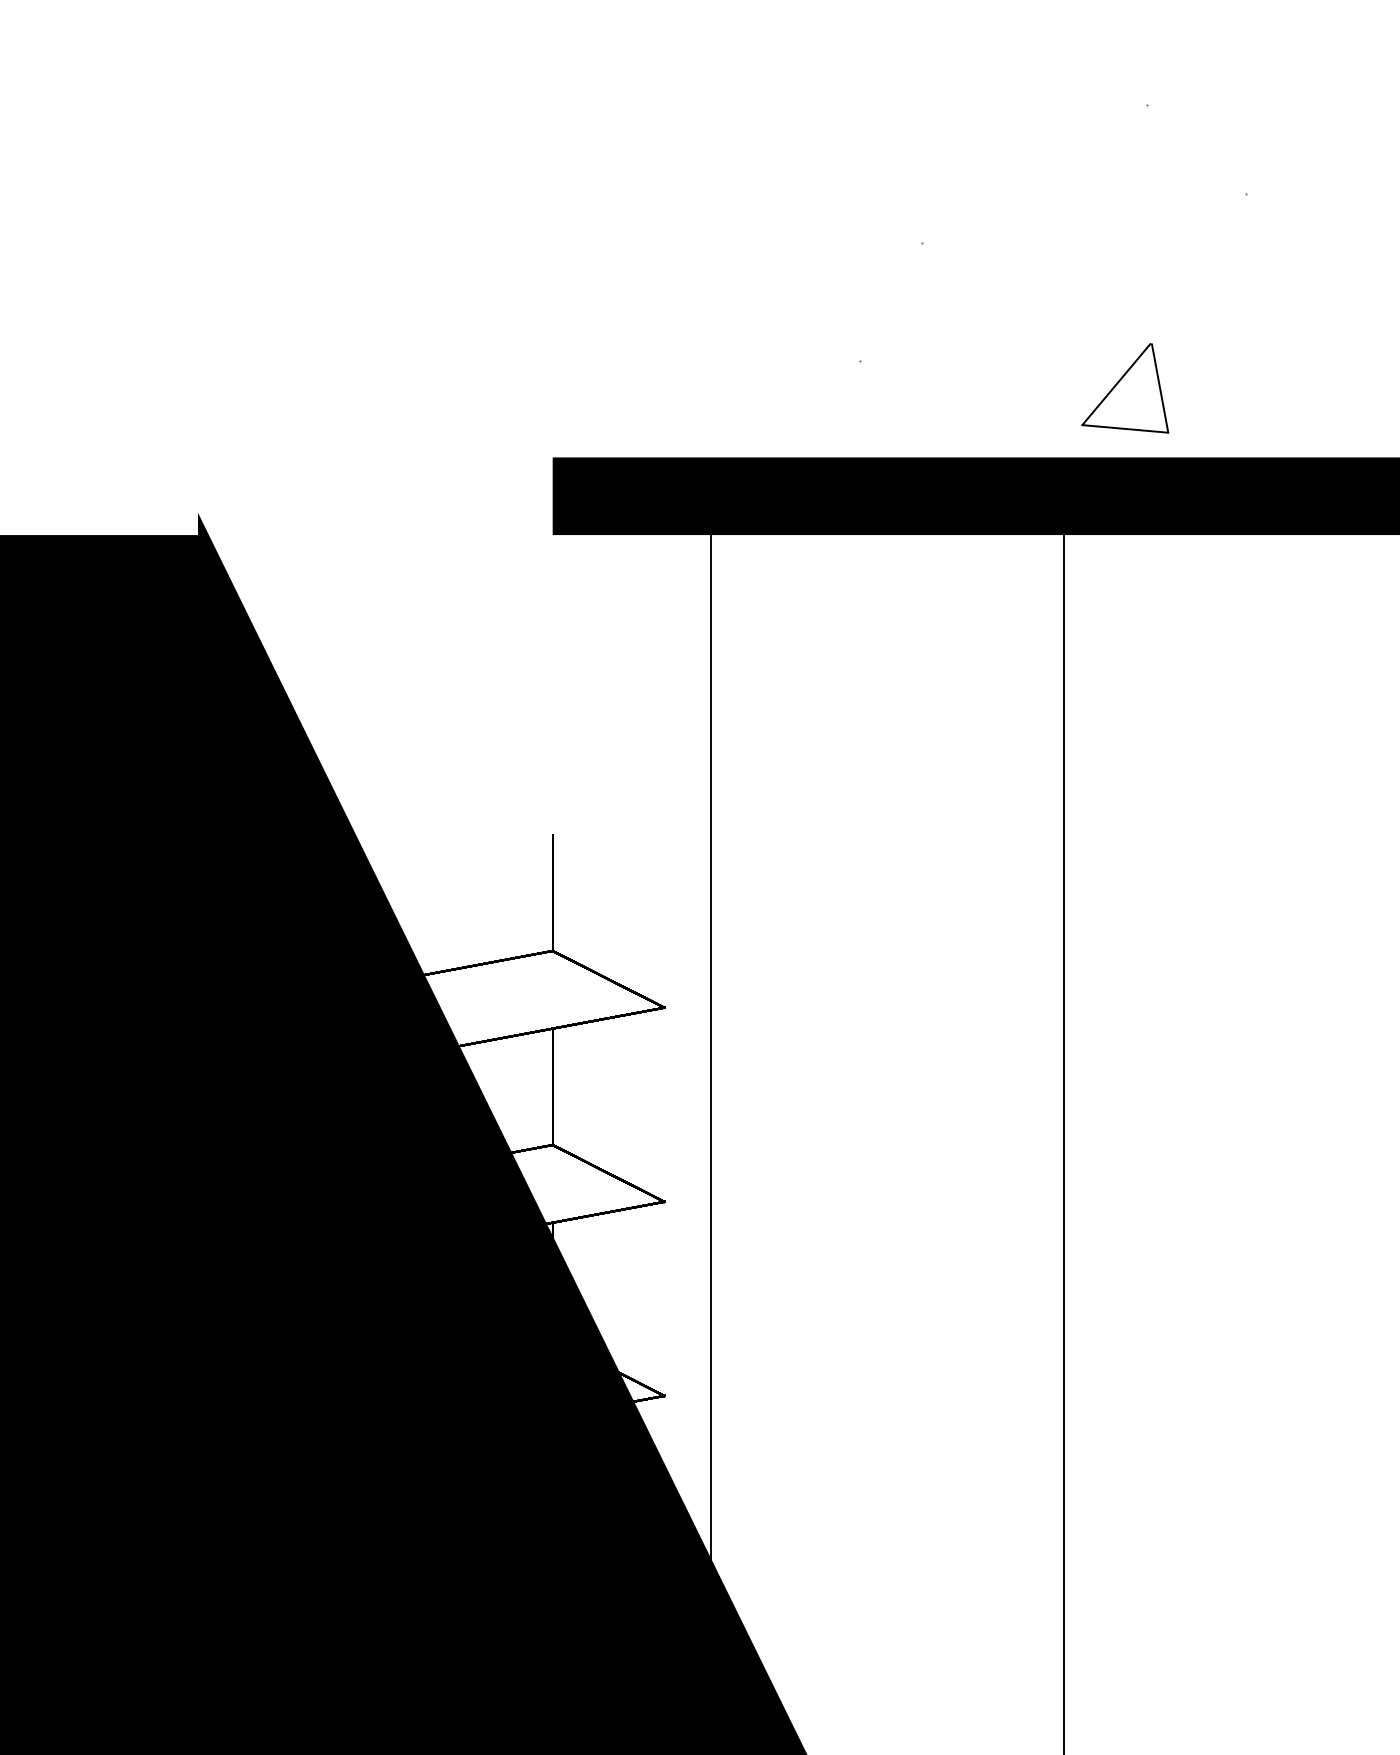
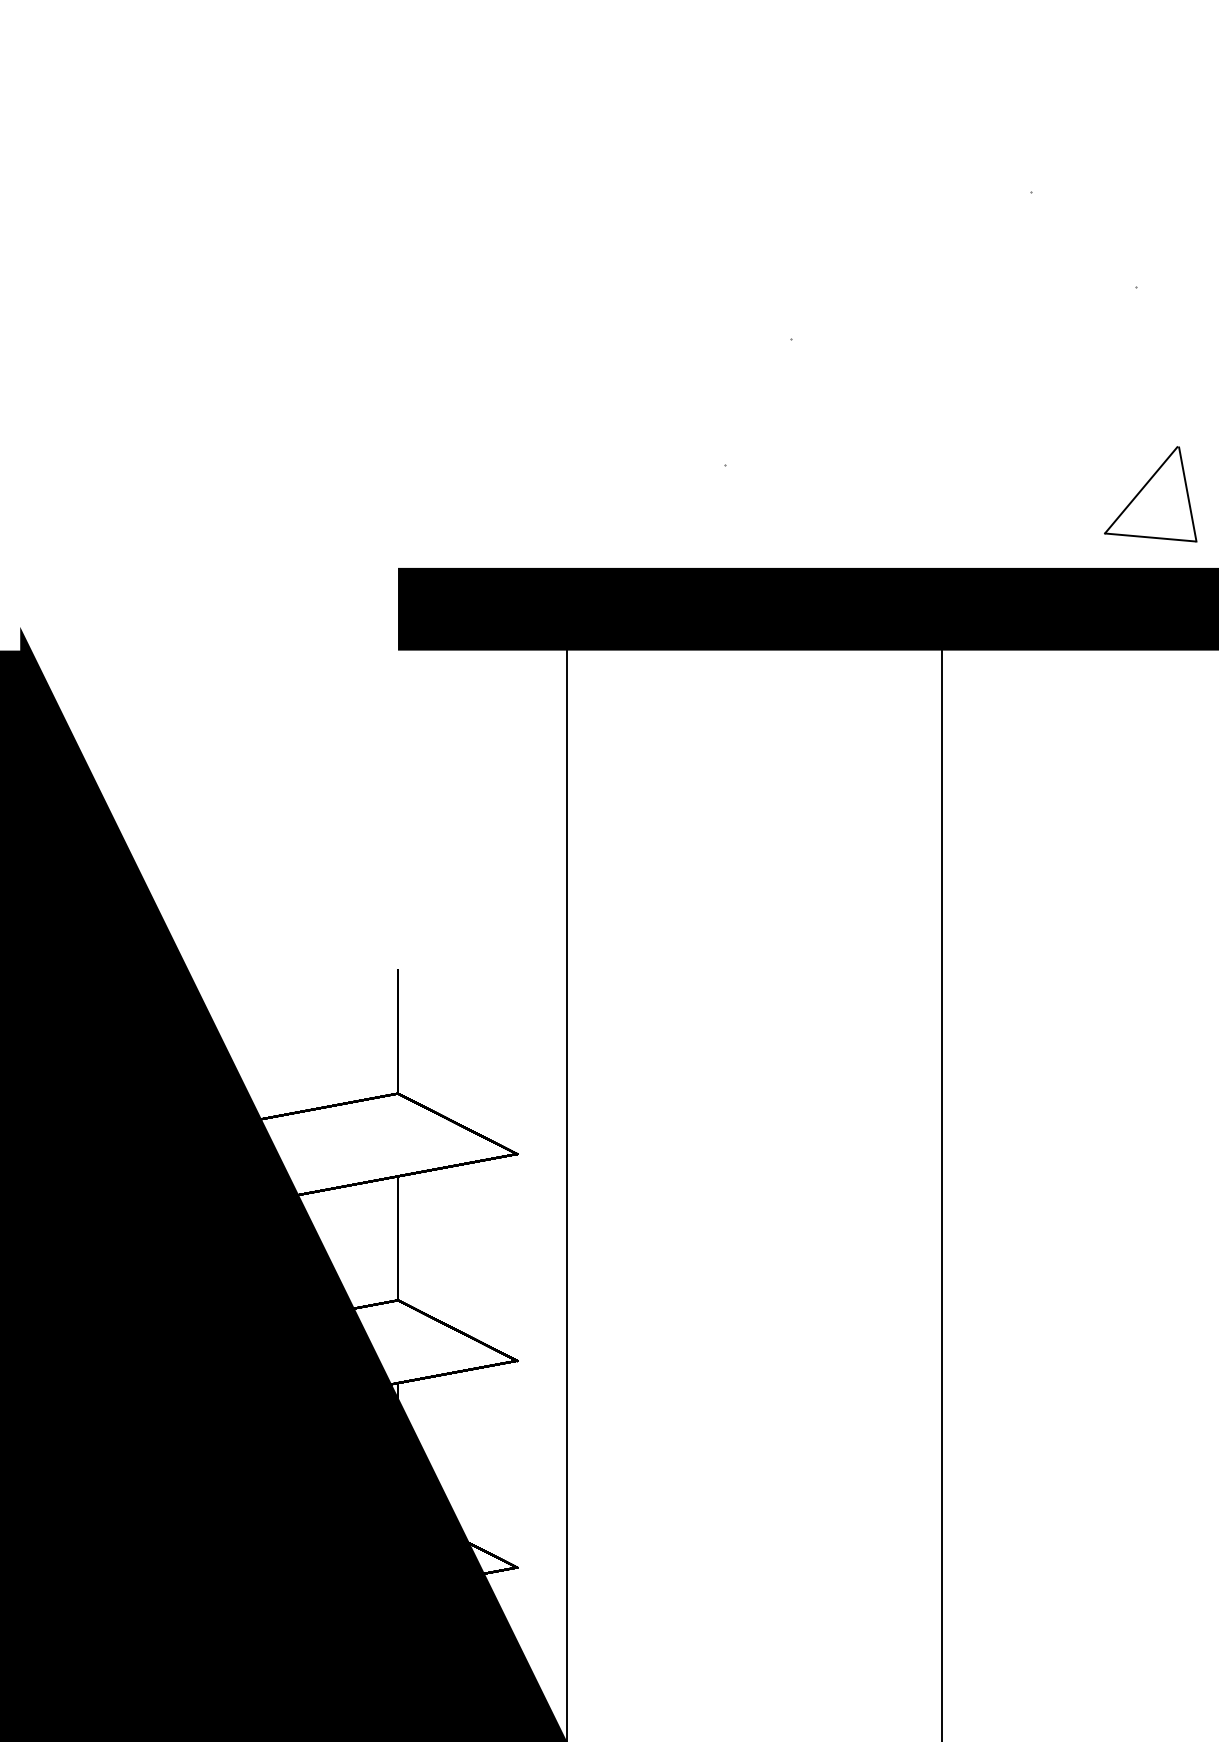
part: (1125, 388) -> (1150, 494), moved

